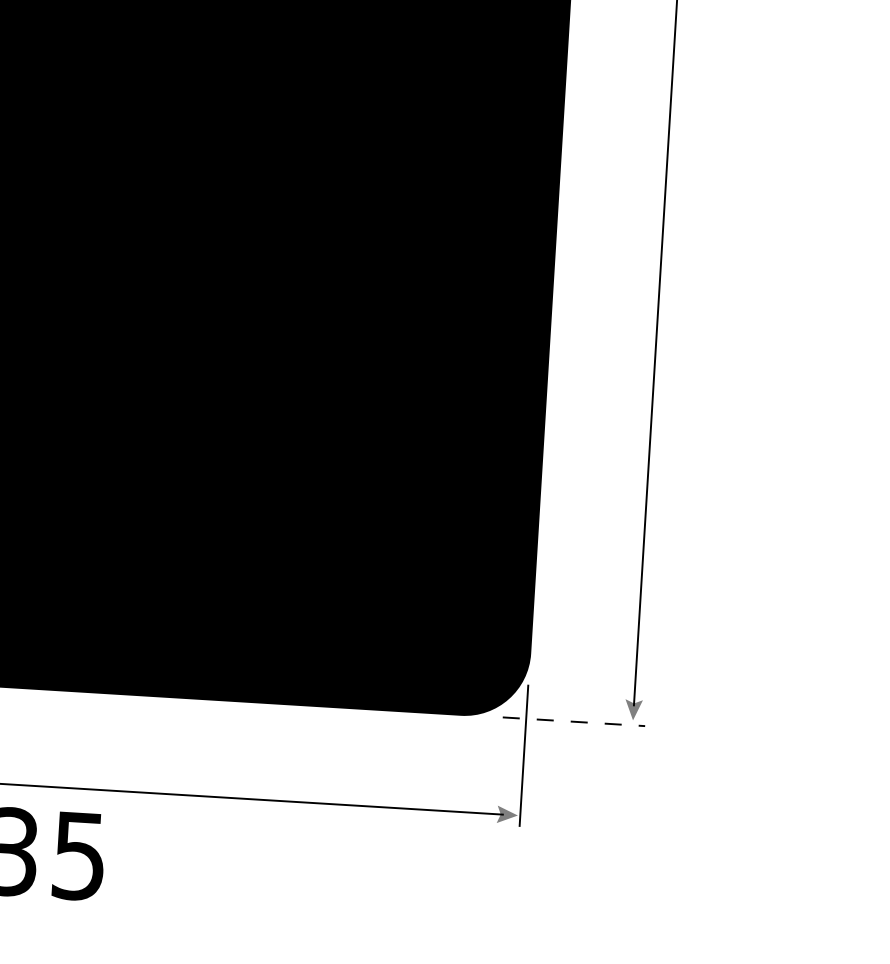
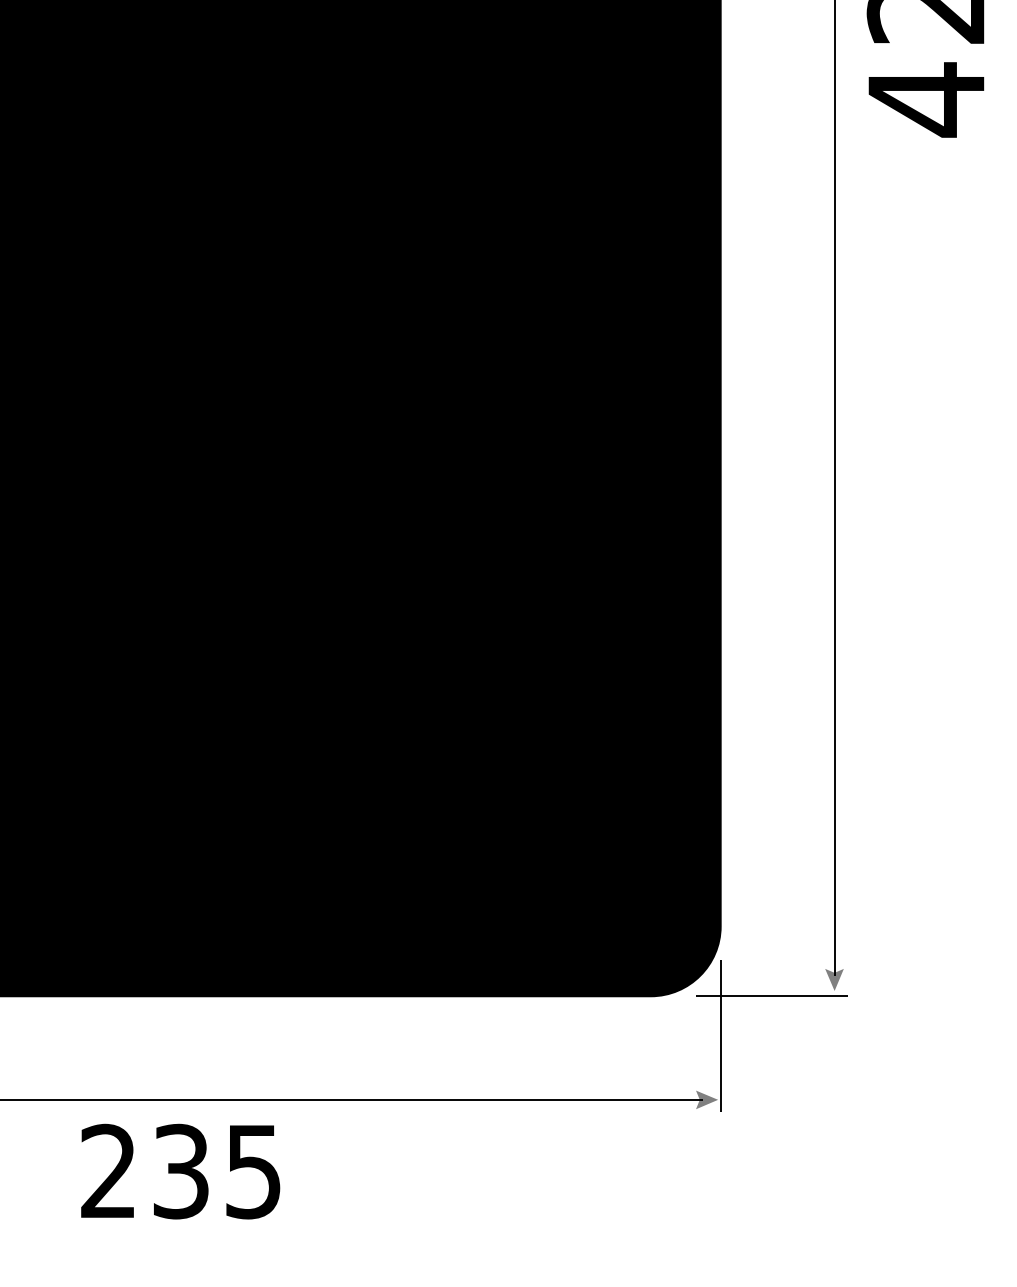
line: (574, 722) -> (772, 996), dashed -> solid

